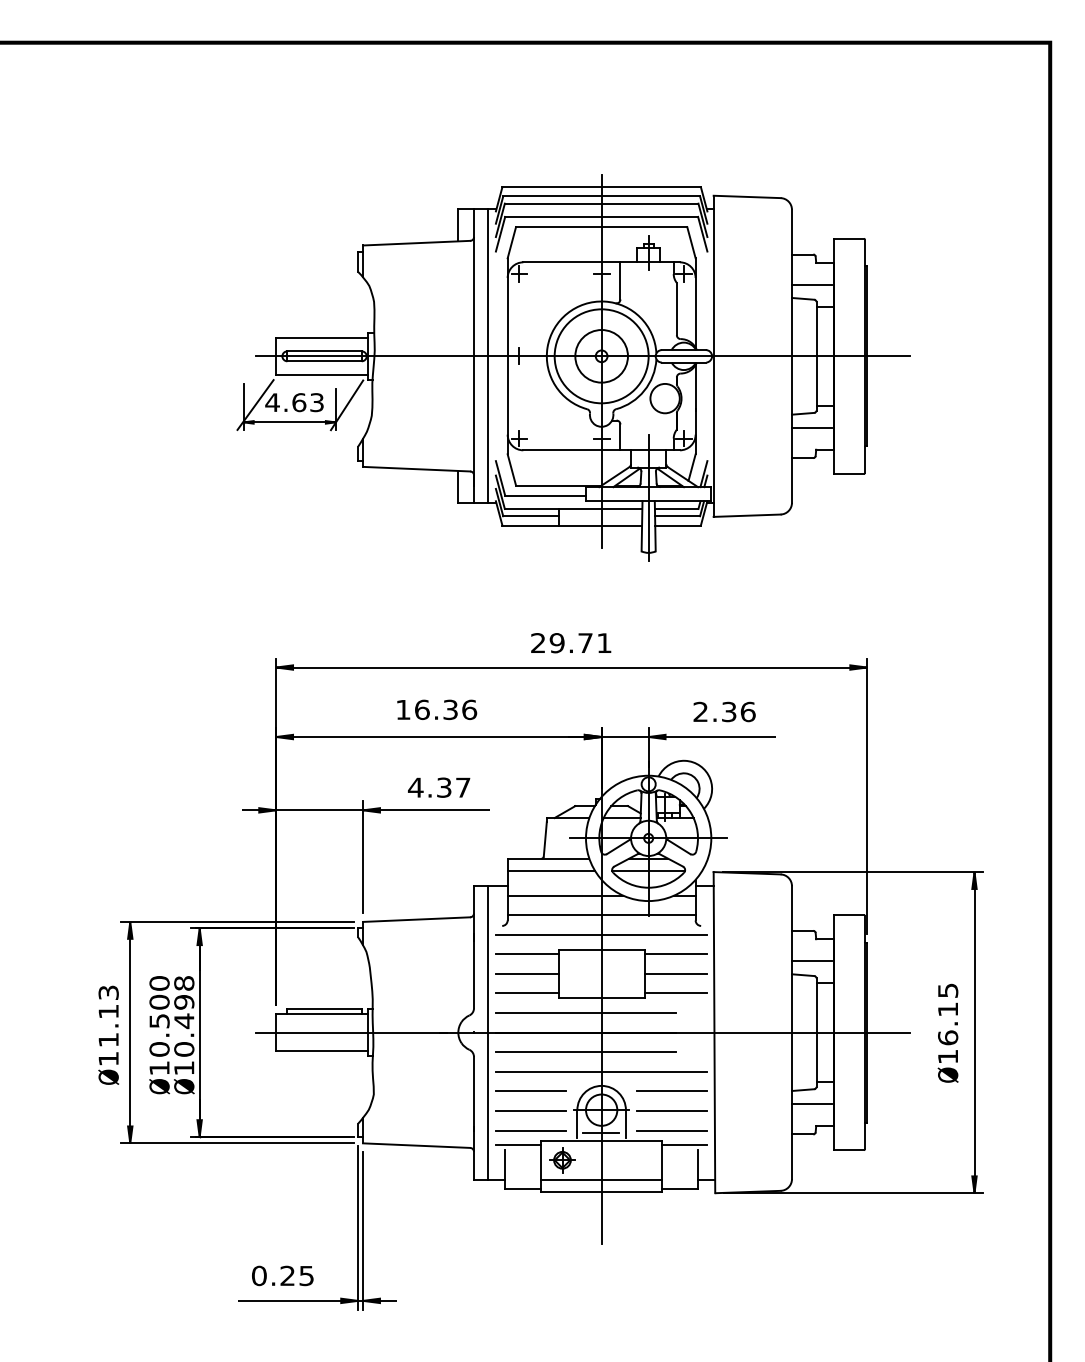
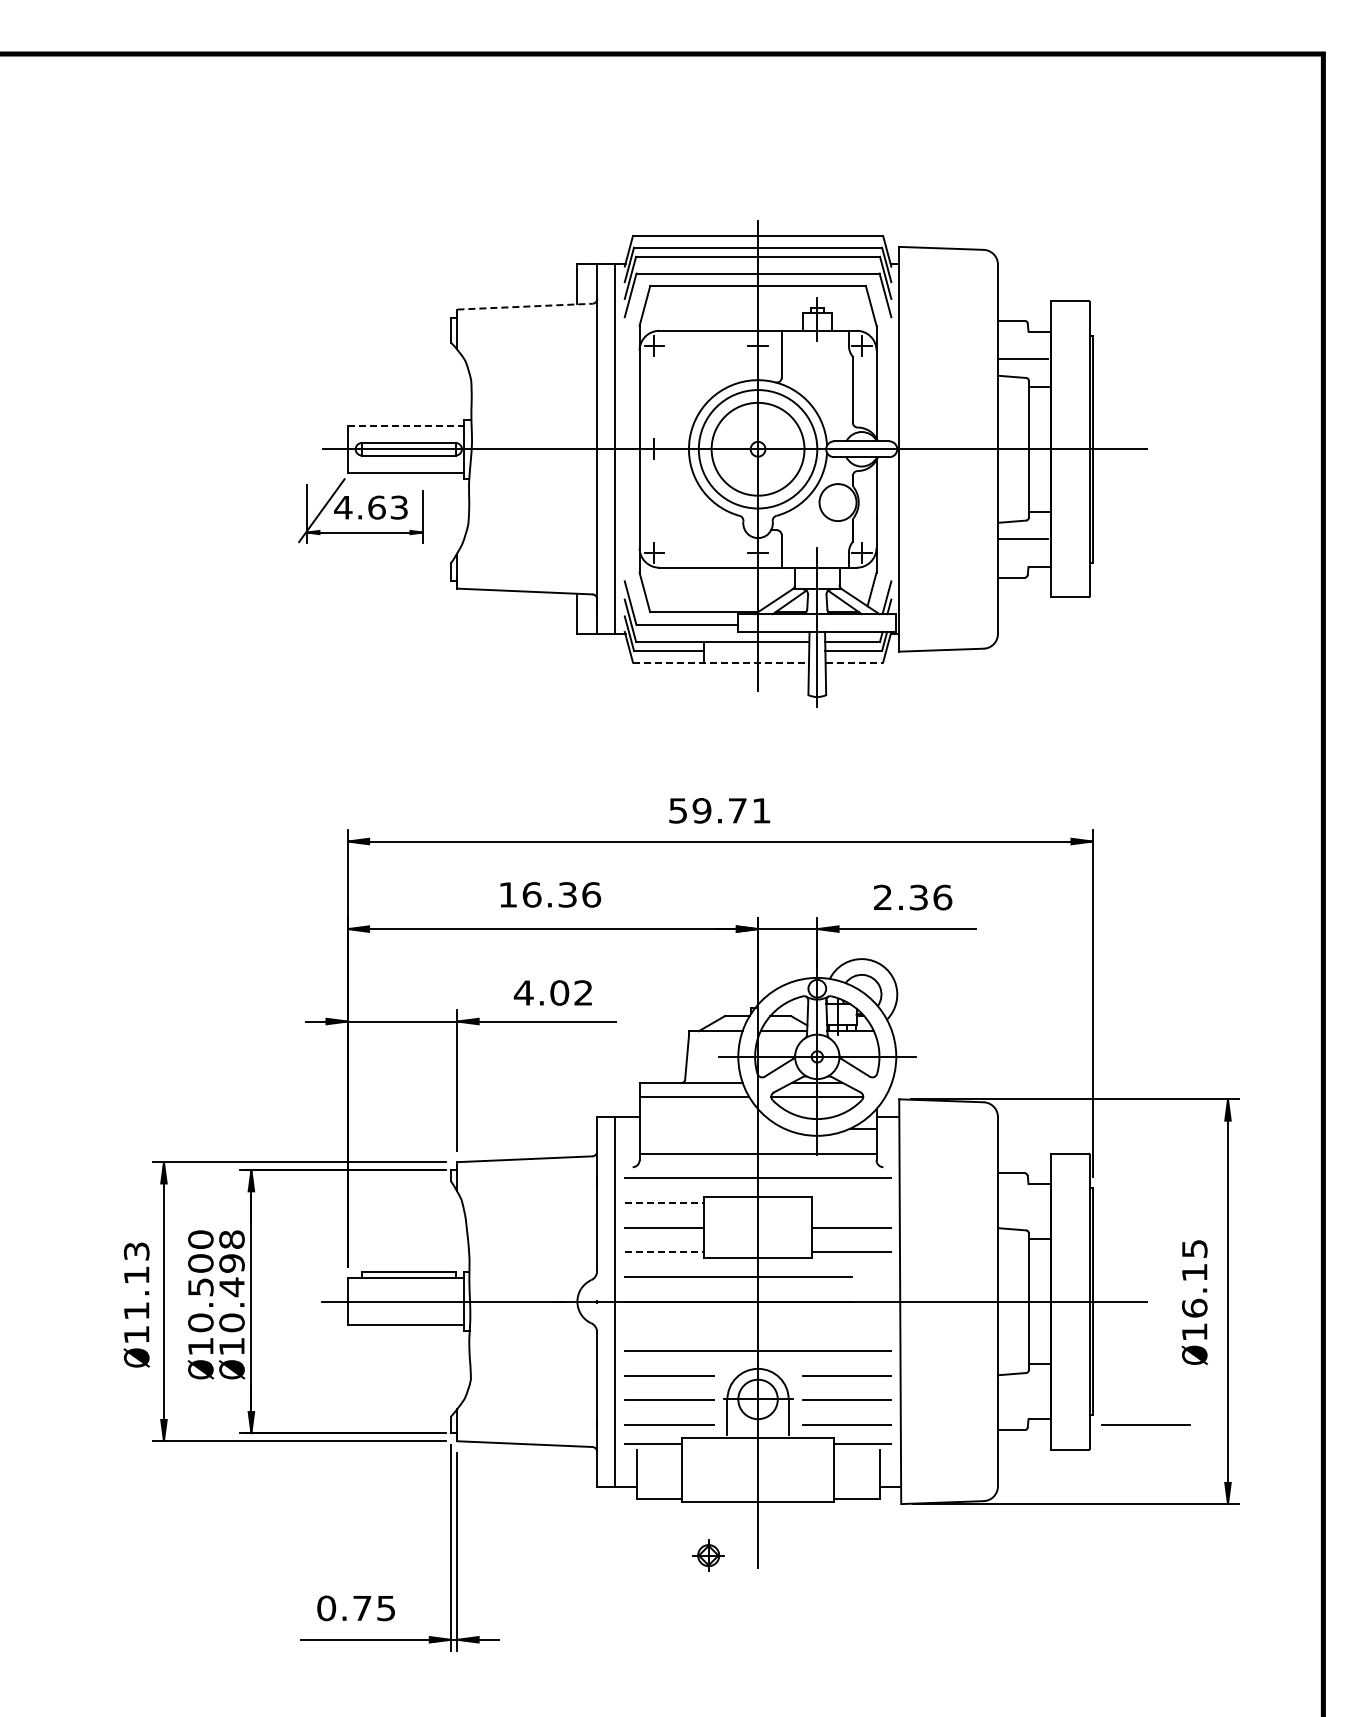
line: (416, 243) -> (524, 306), solid -> dashed
line: (322, 337) -> (406, 425), solid -> dashed
circle: (601, 356) -> (757, 449), size x1.4
line: (346, 404) -> (436, 510), removed
line: (572, 525) -> (721, 662), solid -> dashed
line: (678, 525) -> (854, 662), solid -> dashed
text: (537, 642) -> (677, 810), 29.71 -> 59.71
text: (453, 787) -> (571, 992), 4.37 -> 4.02
line: (565, 895) -> (712, 1128), removed
line: (527, 953) -> (664, 1202), solid -> dashed
line: (675, 953) -> (851, 1202), removed
line: (811, 961) -> (1022, 1211), removed
line: (527, 993) -> (664, 1252), solid -> dashed
line: (585, 1052) -> (737, 1326), removed
line: (811, 1103) -> (1022, 1391), removed
line: (909, 1130) -> (1145, 1424), added
line: (601, 1132) -> (757, 1427), removed
part: (562, 1160) -> (708, 1555), moved
line: (602, 1179) -> (758, 1486), removed
text: (287, 1275) -> (362, 1607), 0.25 -> 0.75

